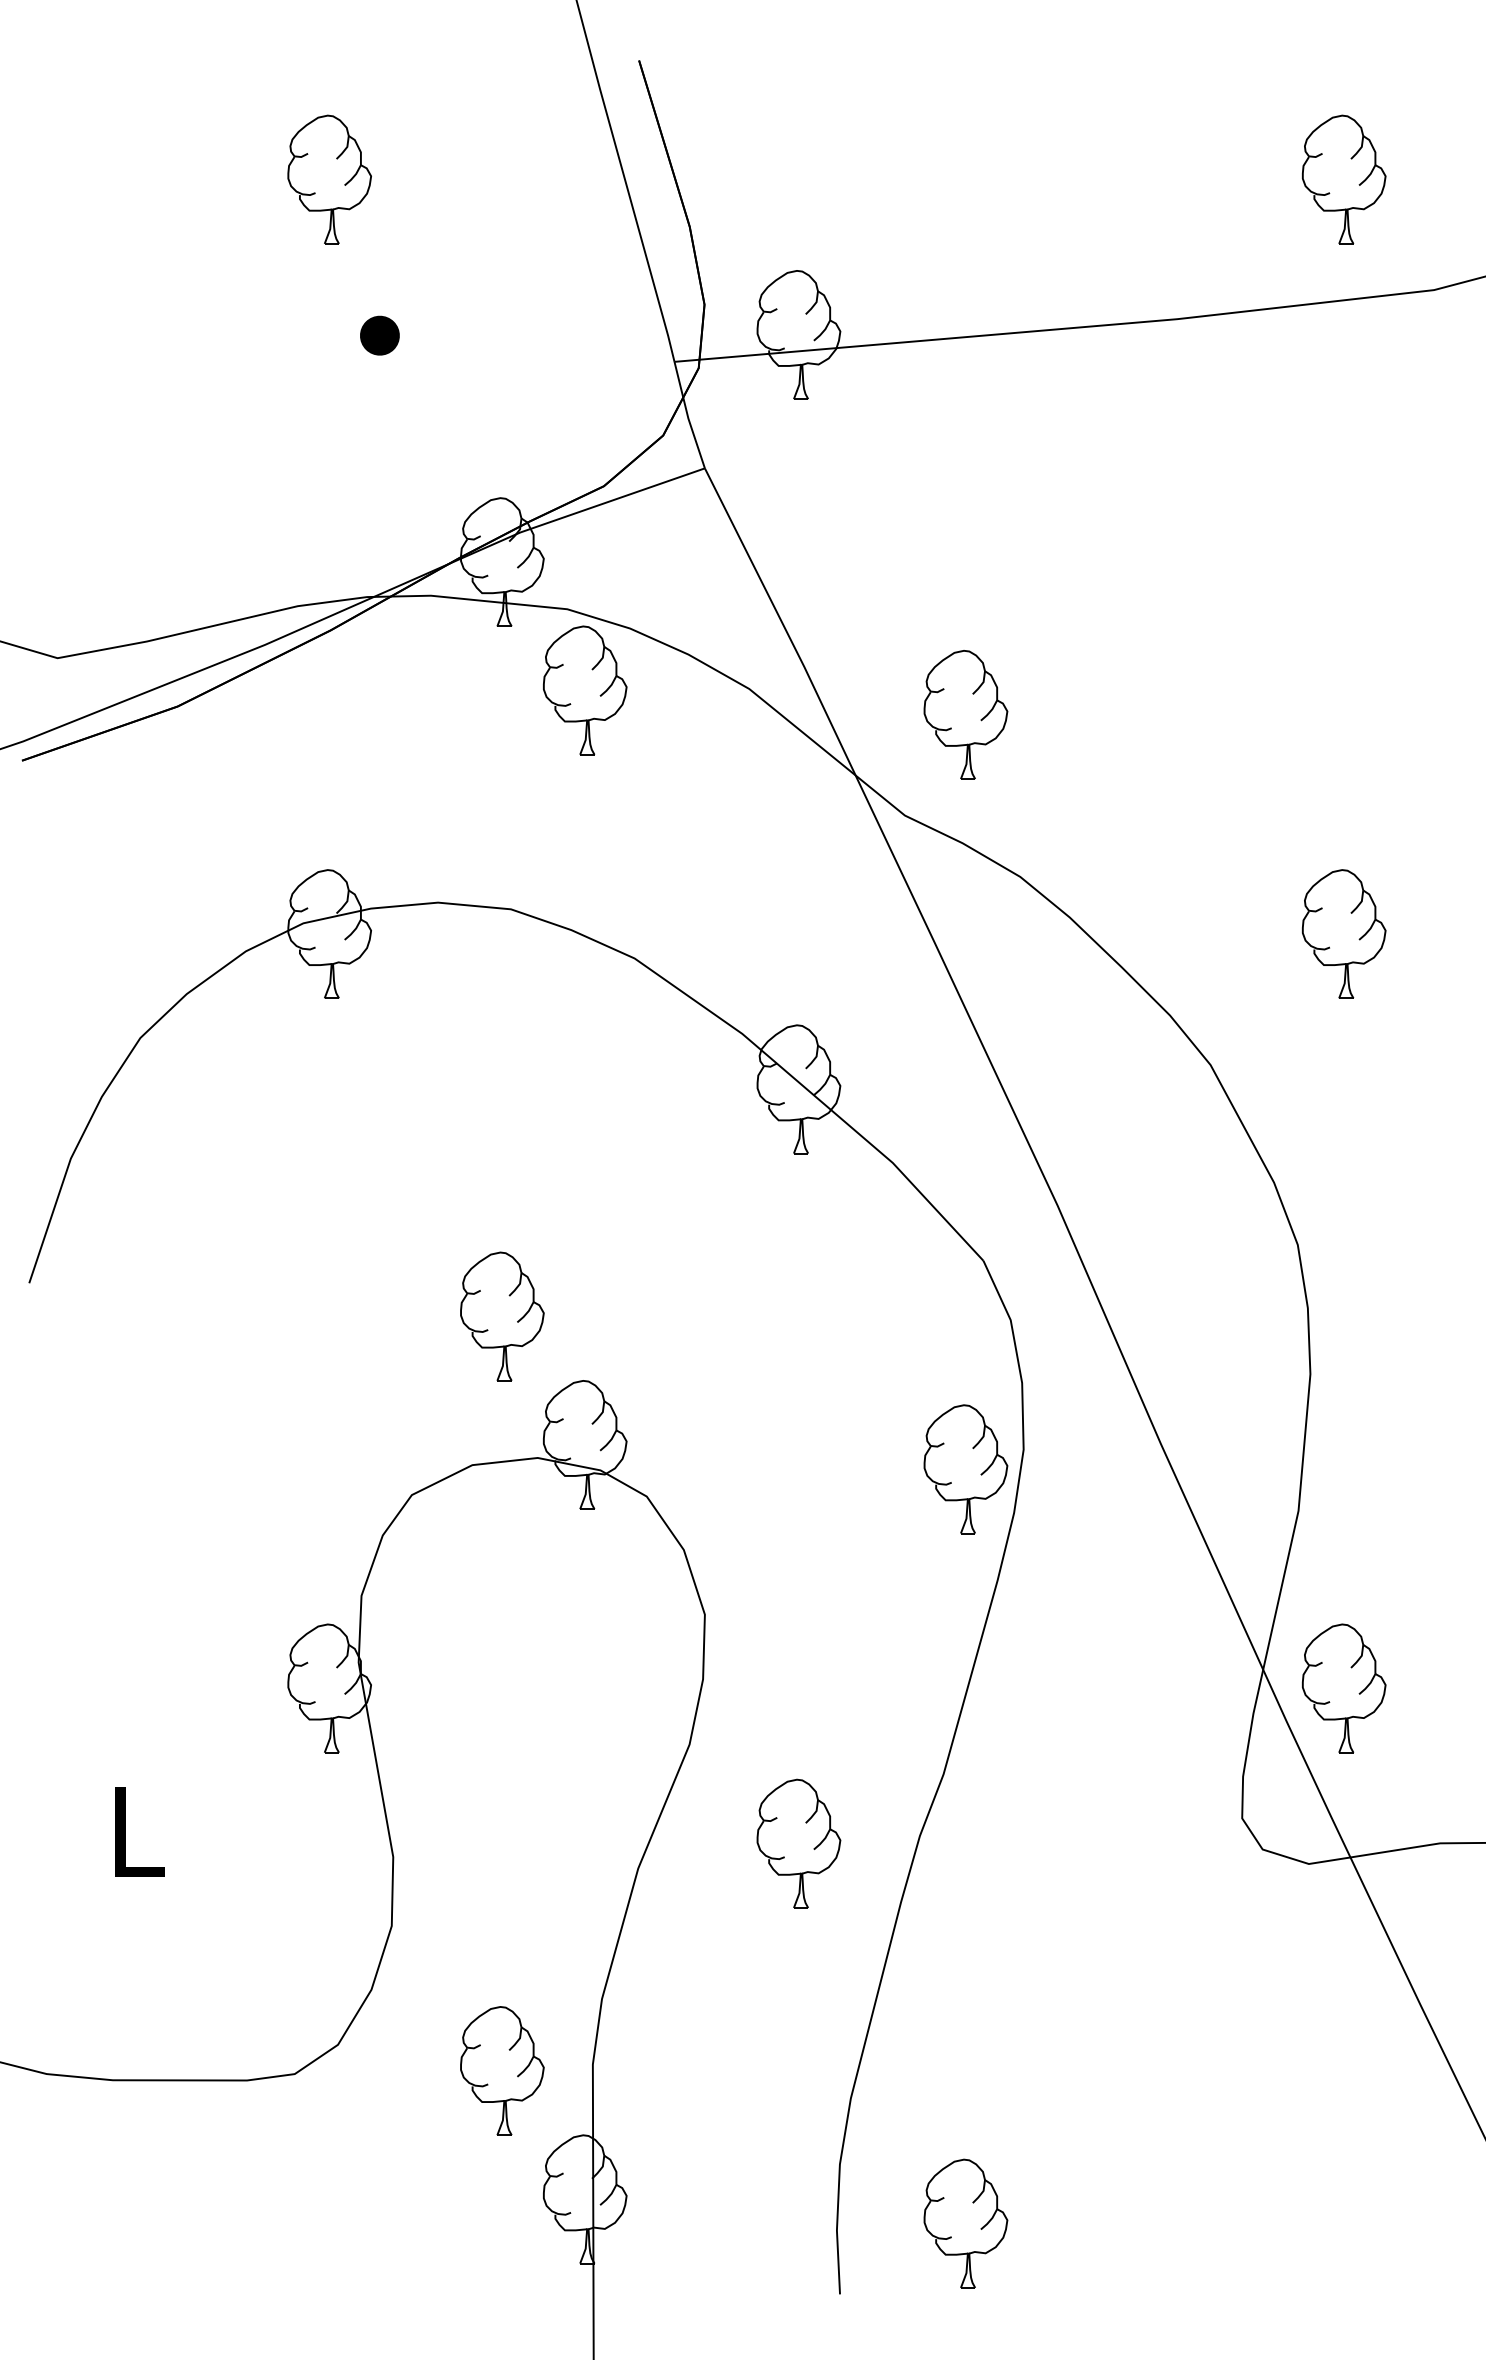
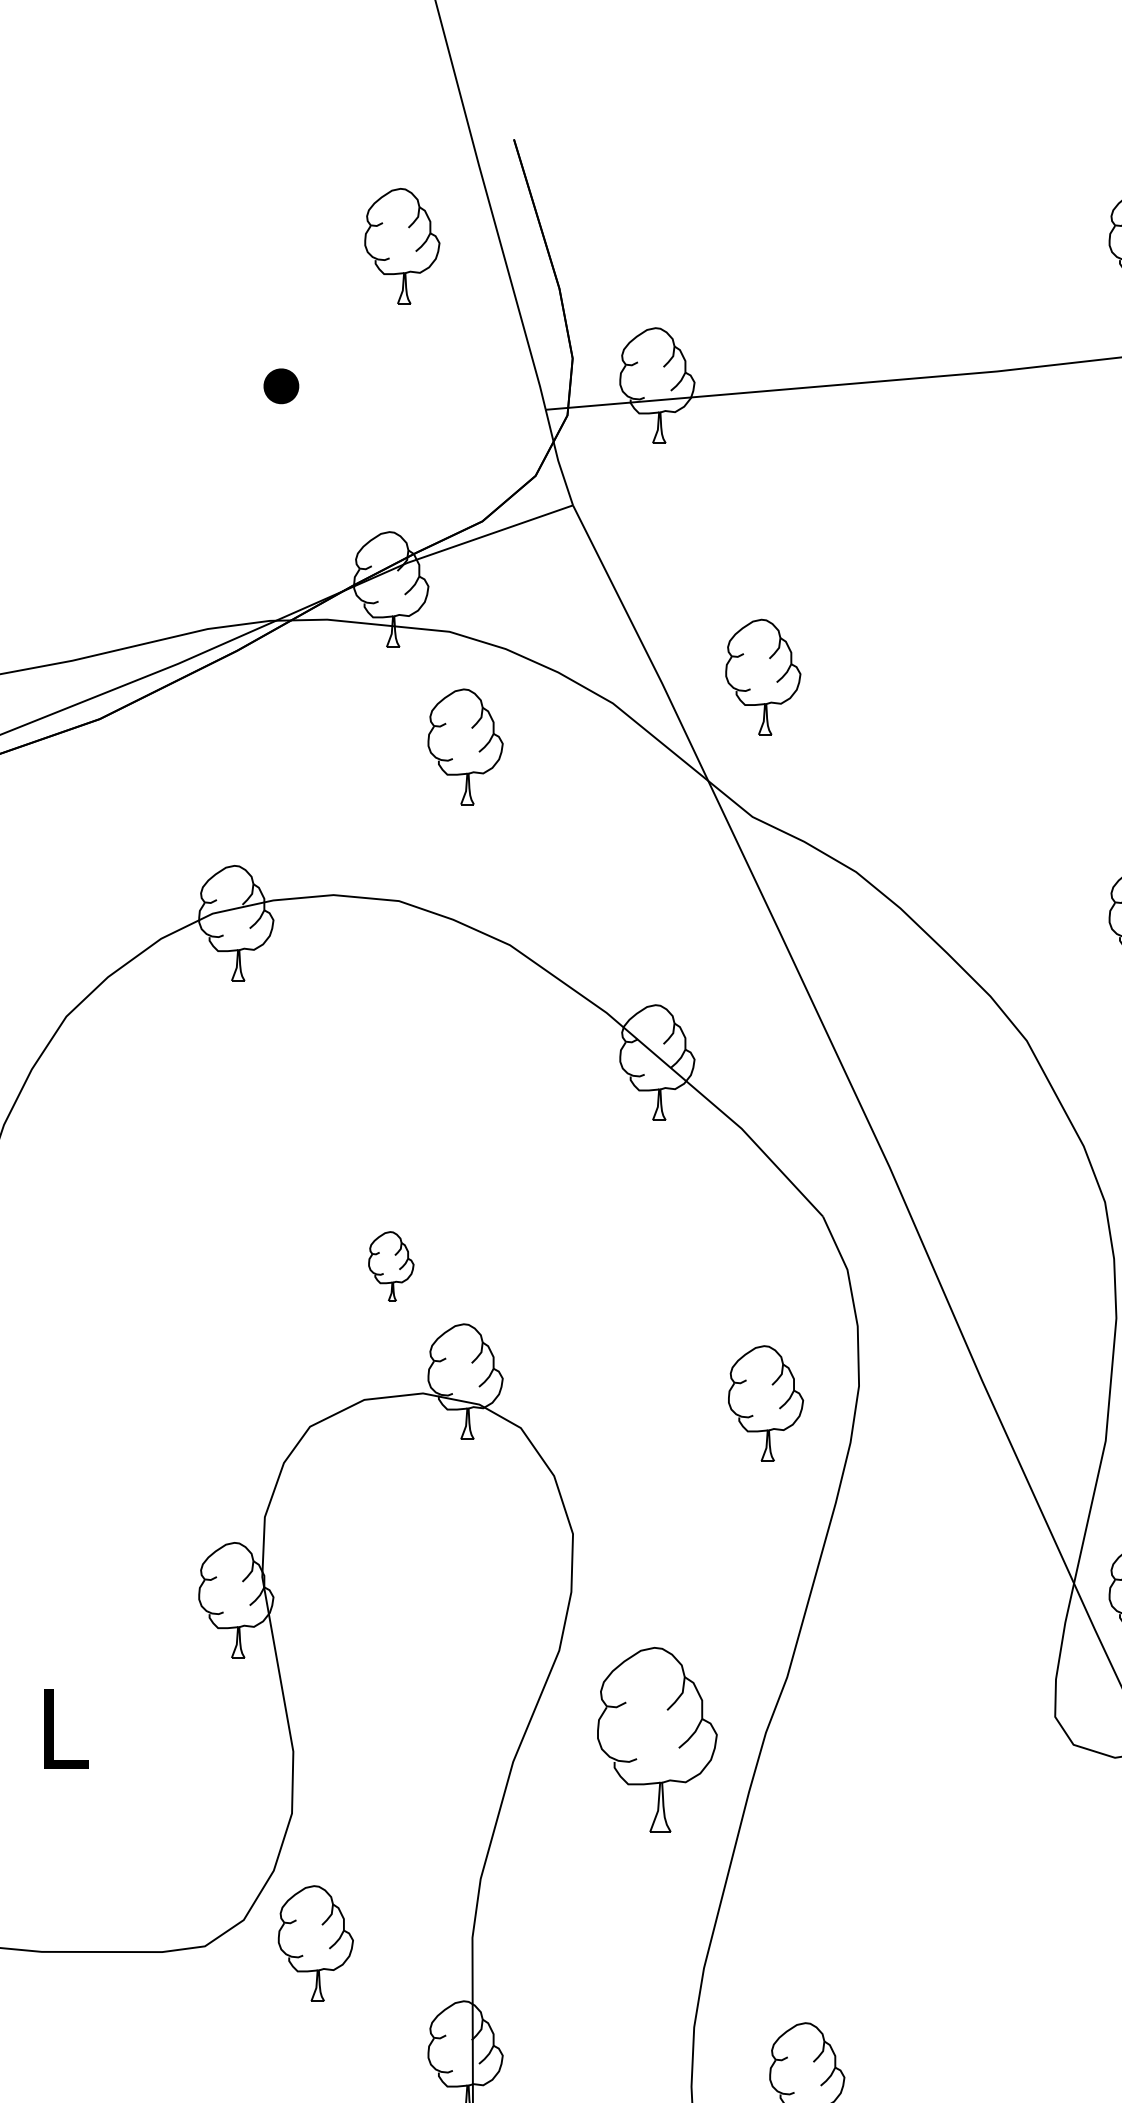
part: (329, 179) -> (402, 246), moved
part: (585, 690) -> (465, 746), moved
part: (965, 714) -> (762, 676), moved
part: (502, 1316) -> (391, 1266), size x0.6
part: (965, 1469) -> (765, 1403), moved
part: (798, 1843) -> (657, 1739), size x1.6
part: (502, 2070) -> (316, 1943), moved

